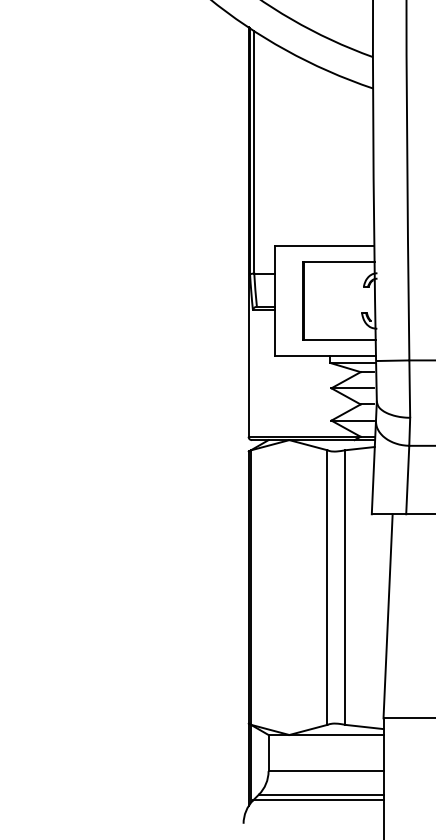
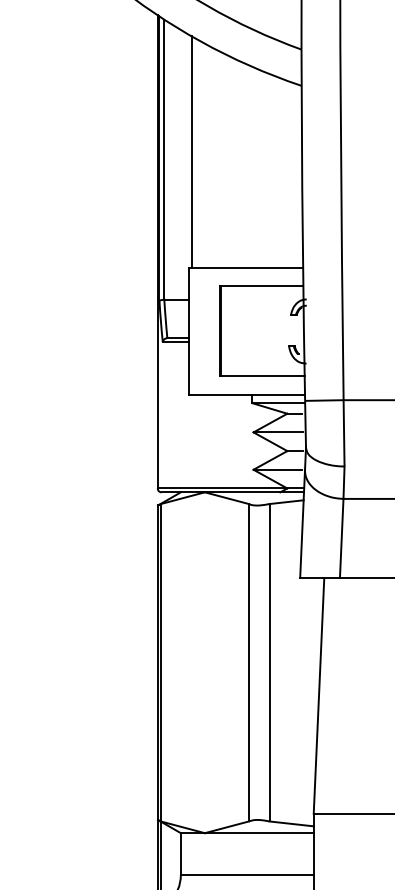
line: (278, 145) -> (192, 151), added

